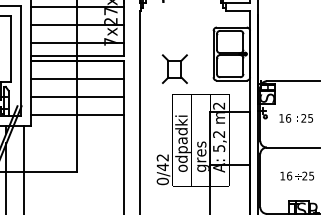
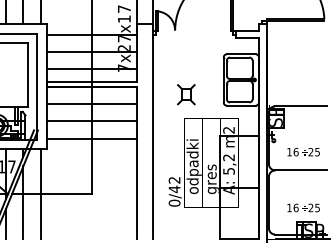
part: (175, 69) -> (186, 94), size x0.71
text: (296, 118) -> (303, 152), moved
text: (297, 175) -> (303, 207), moved

